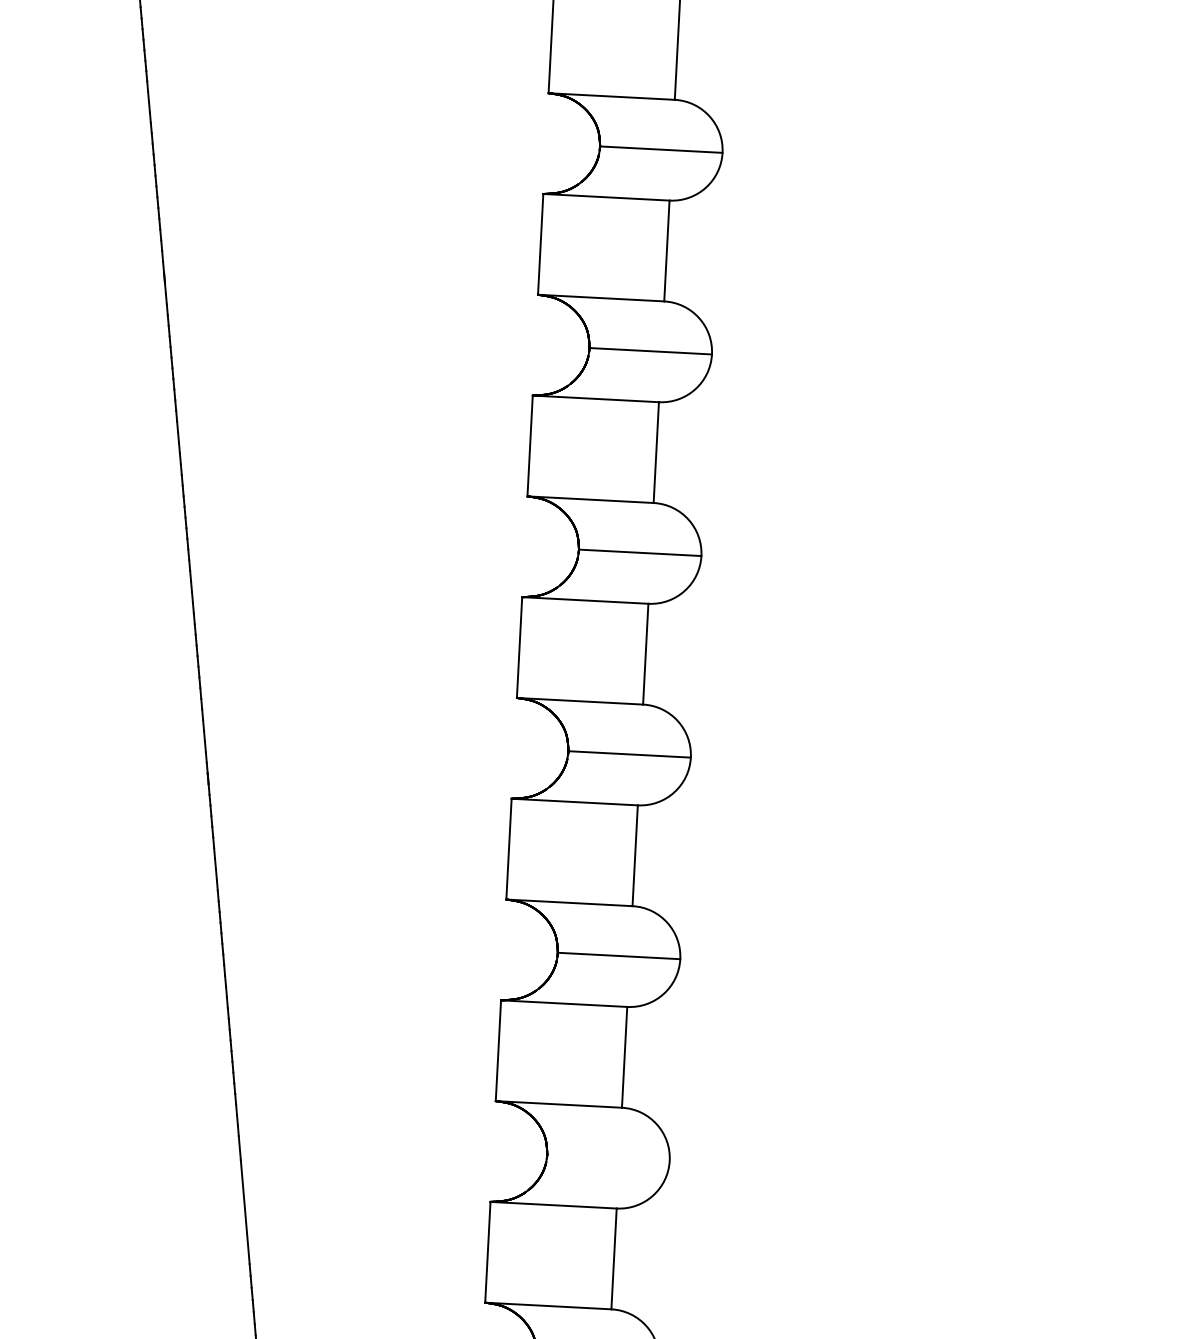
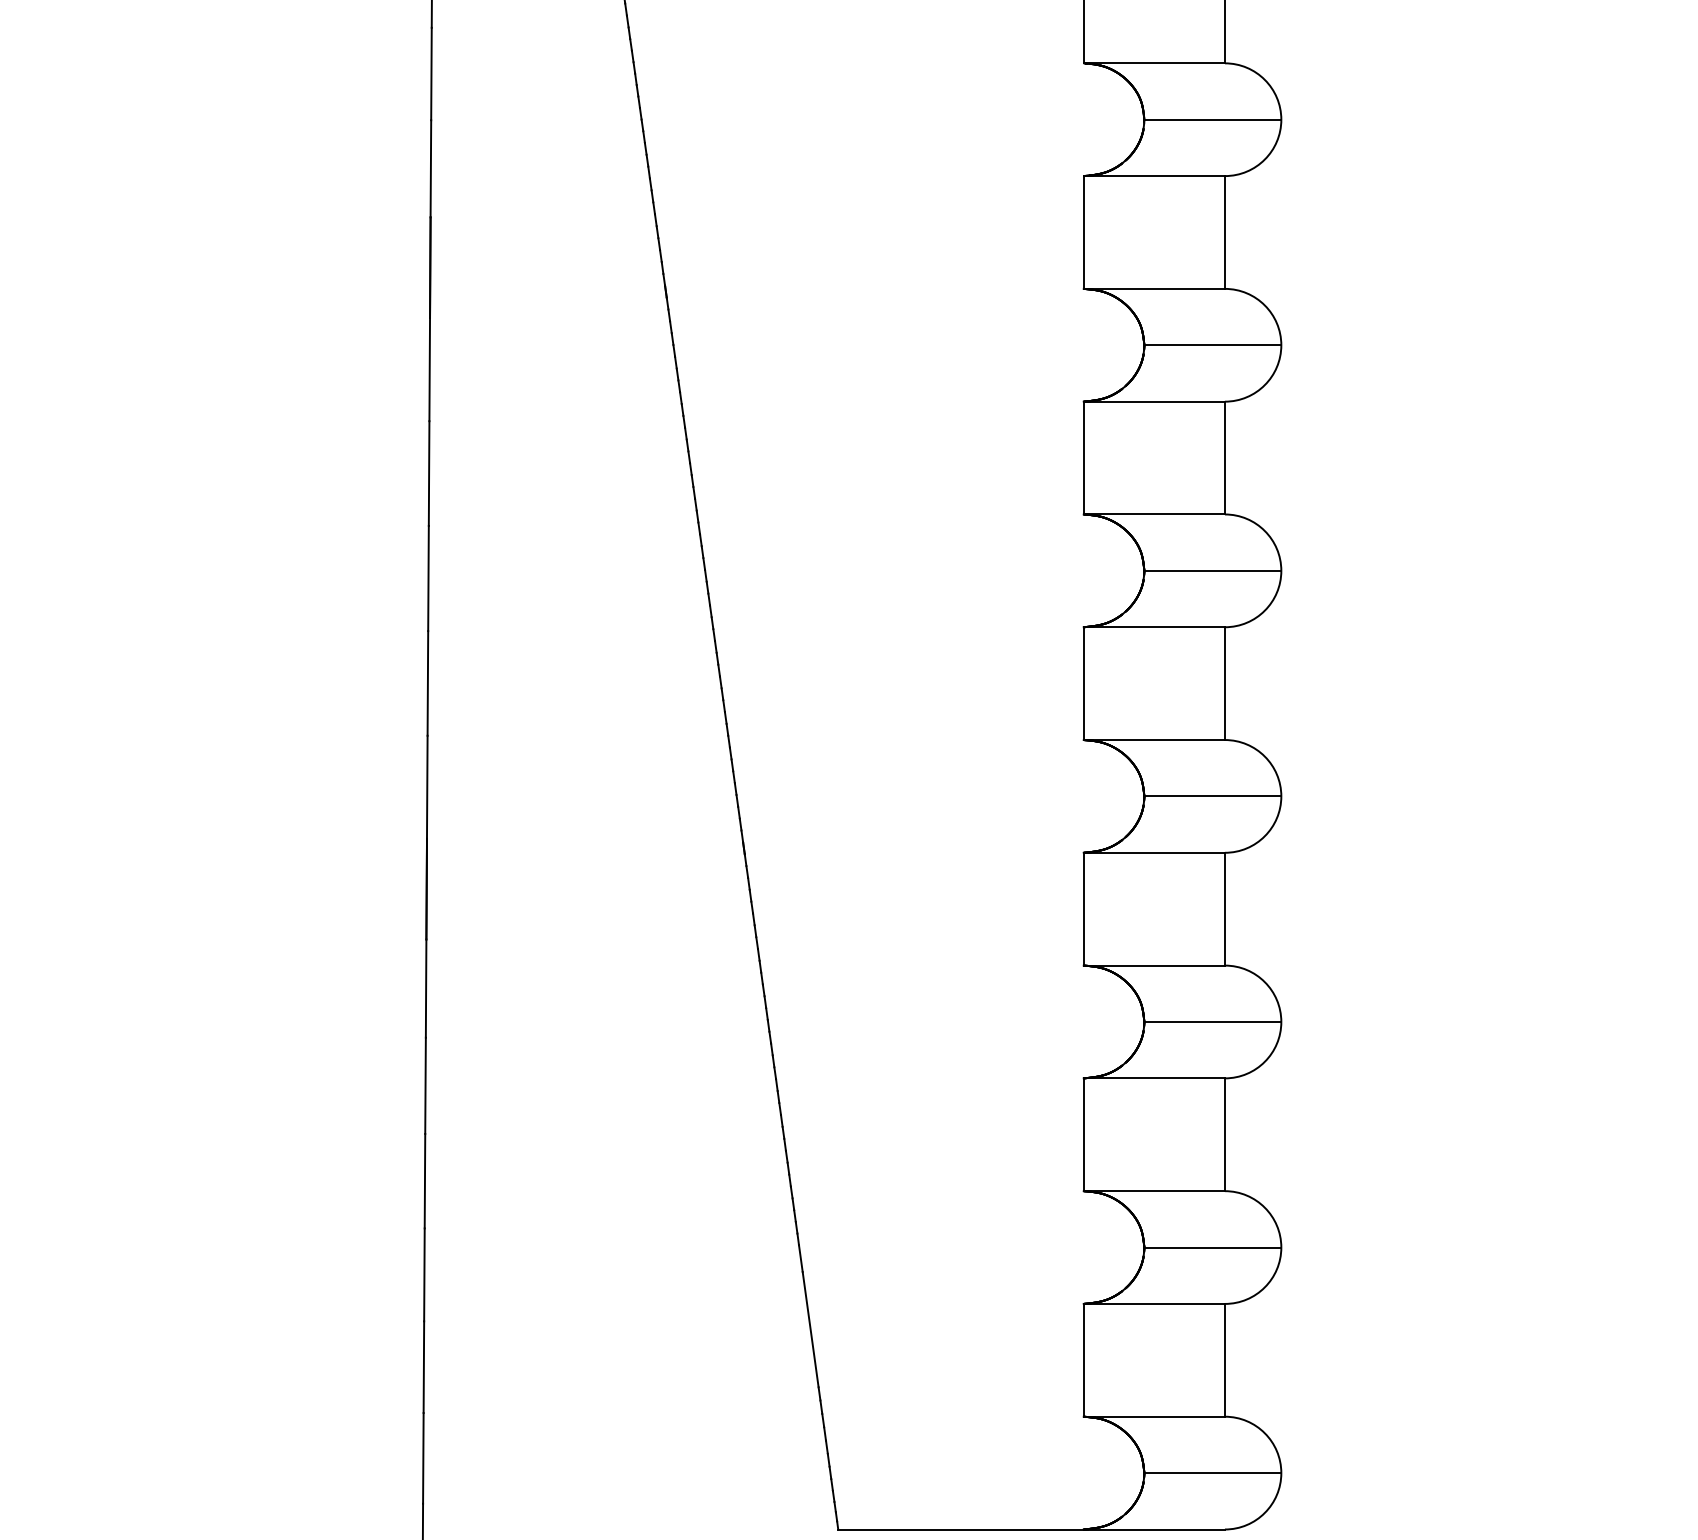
line: (608, 1157) -> (1212, 1247), added

